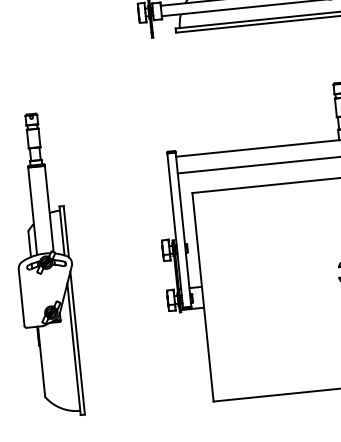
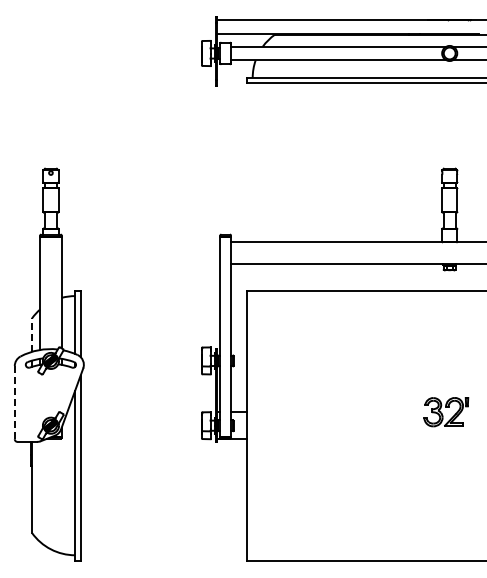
line: (30, 244) -> (32, 335), solid -> dashed
line: (21, 297) -> (14, 402), solid -> dashed

